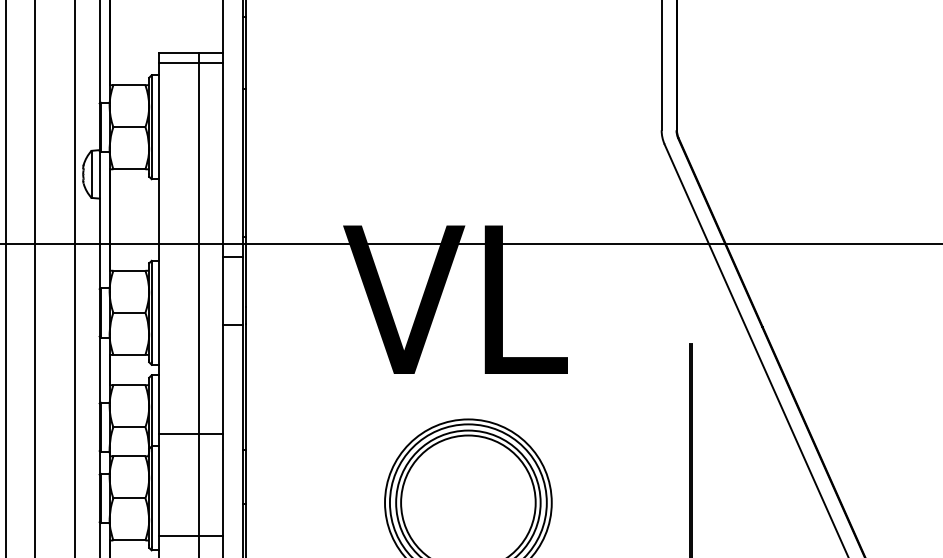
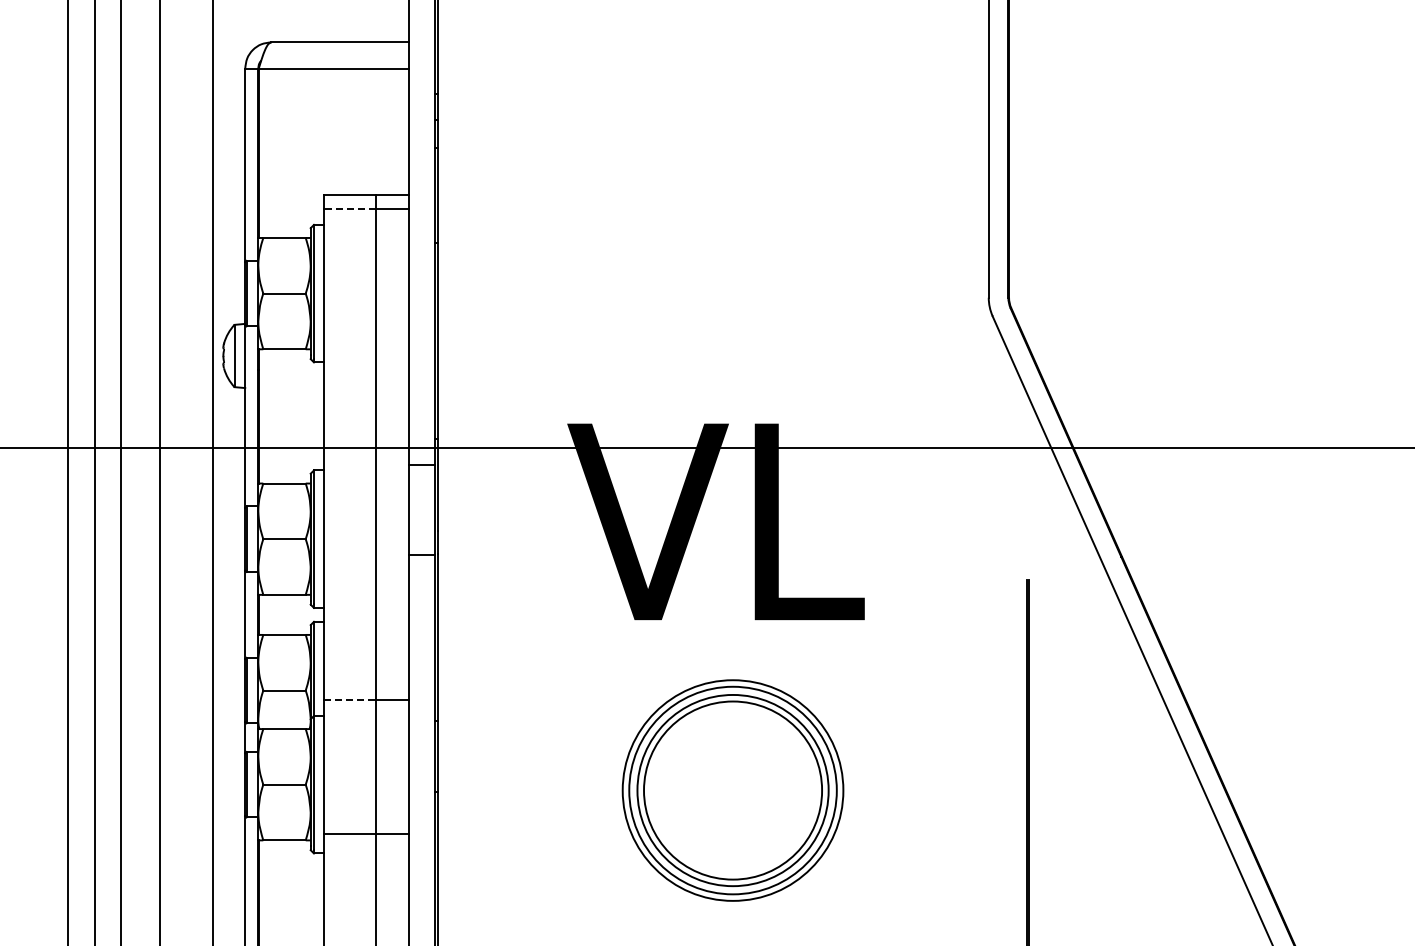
line: (178, 62) -> (349, 208), solid -> dashed
line: (179, 433) -> (350, 699), solid -> dashed

